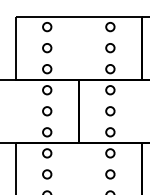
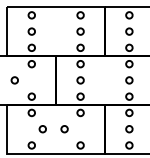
circle: (46, 111) -> (14, 80), moved
circle: (46, 174) -> (42, 129), moved
circle: (110, 174) -> (64, 129), moved

